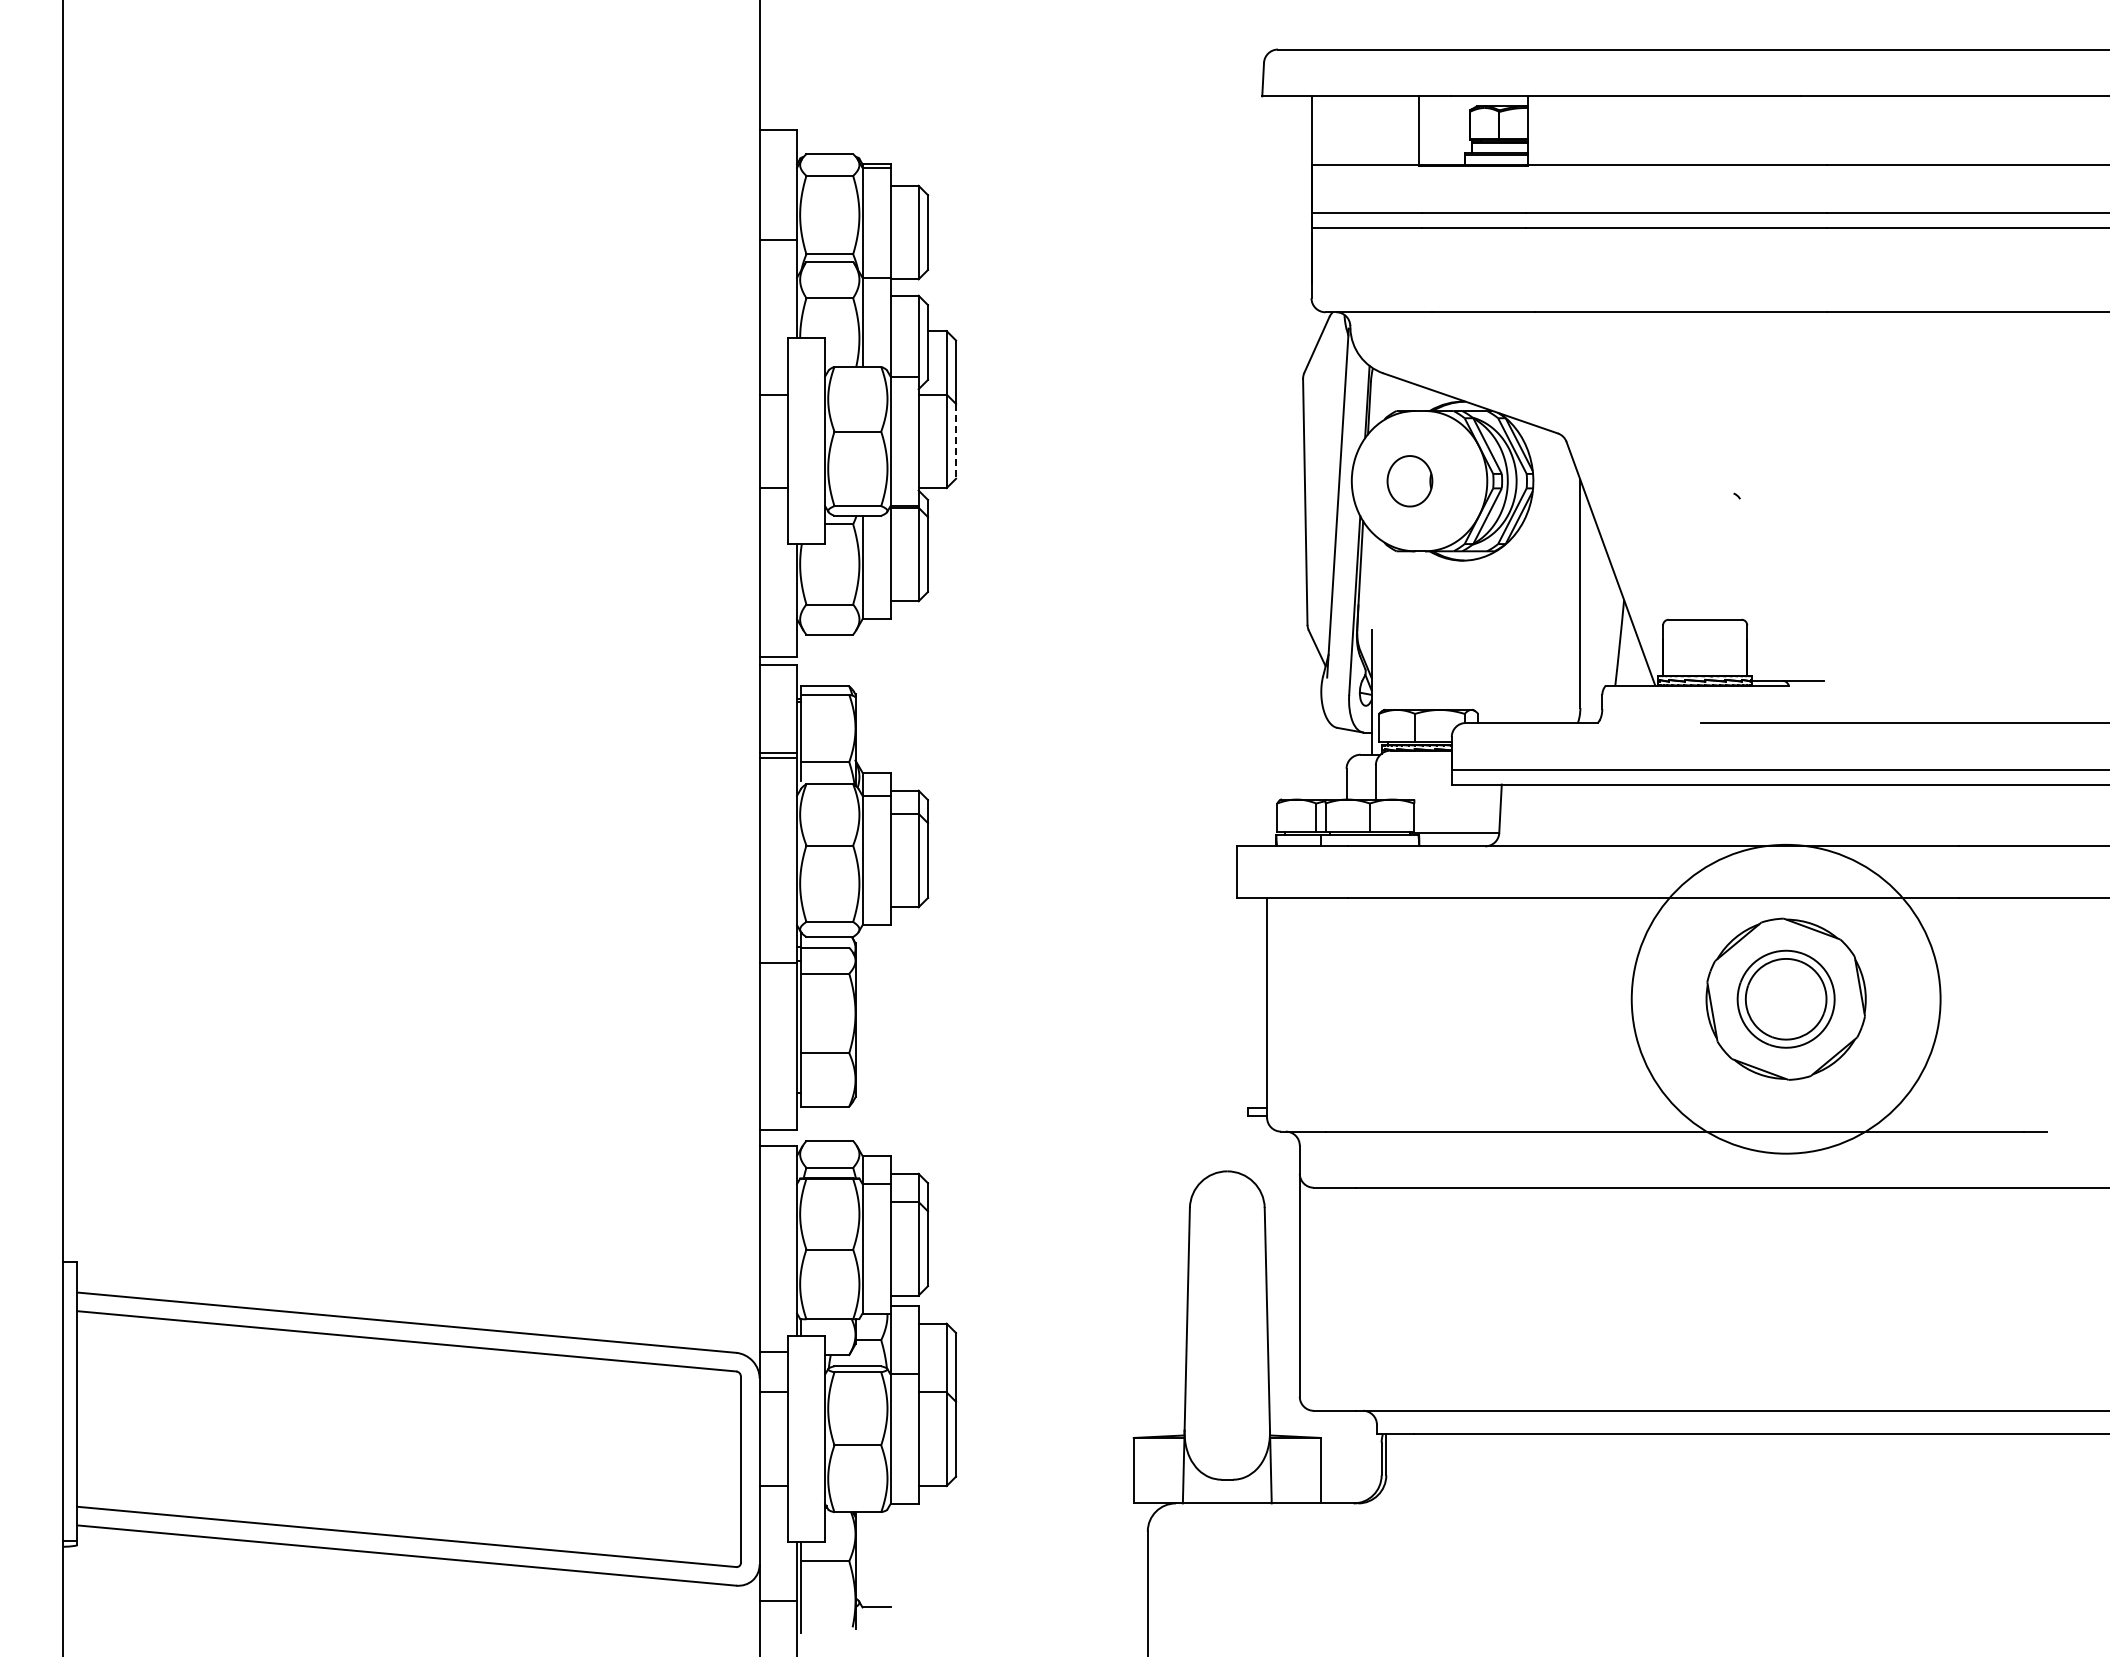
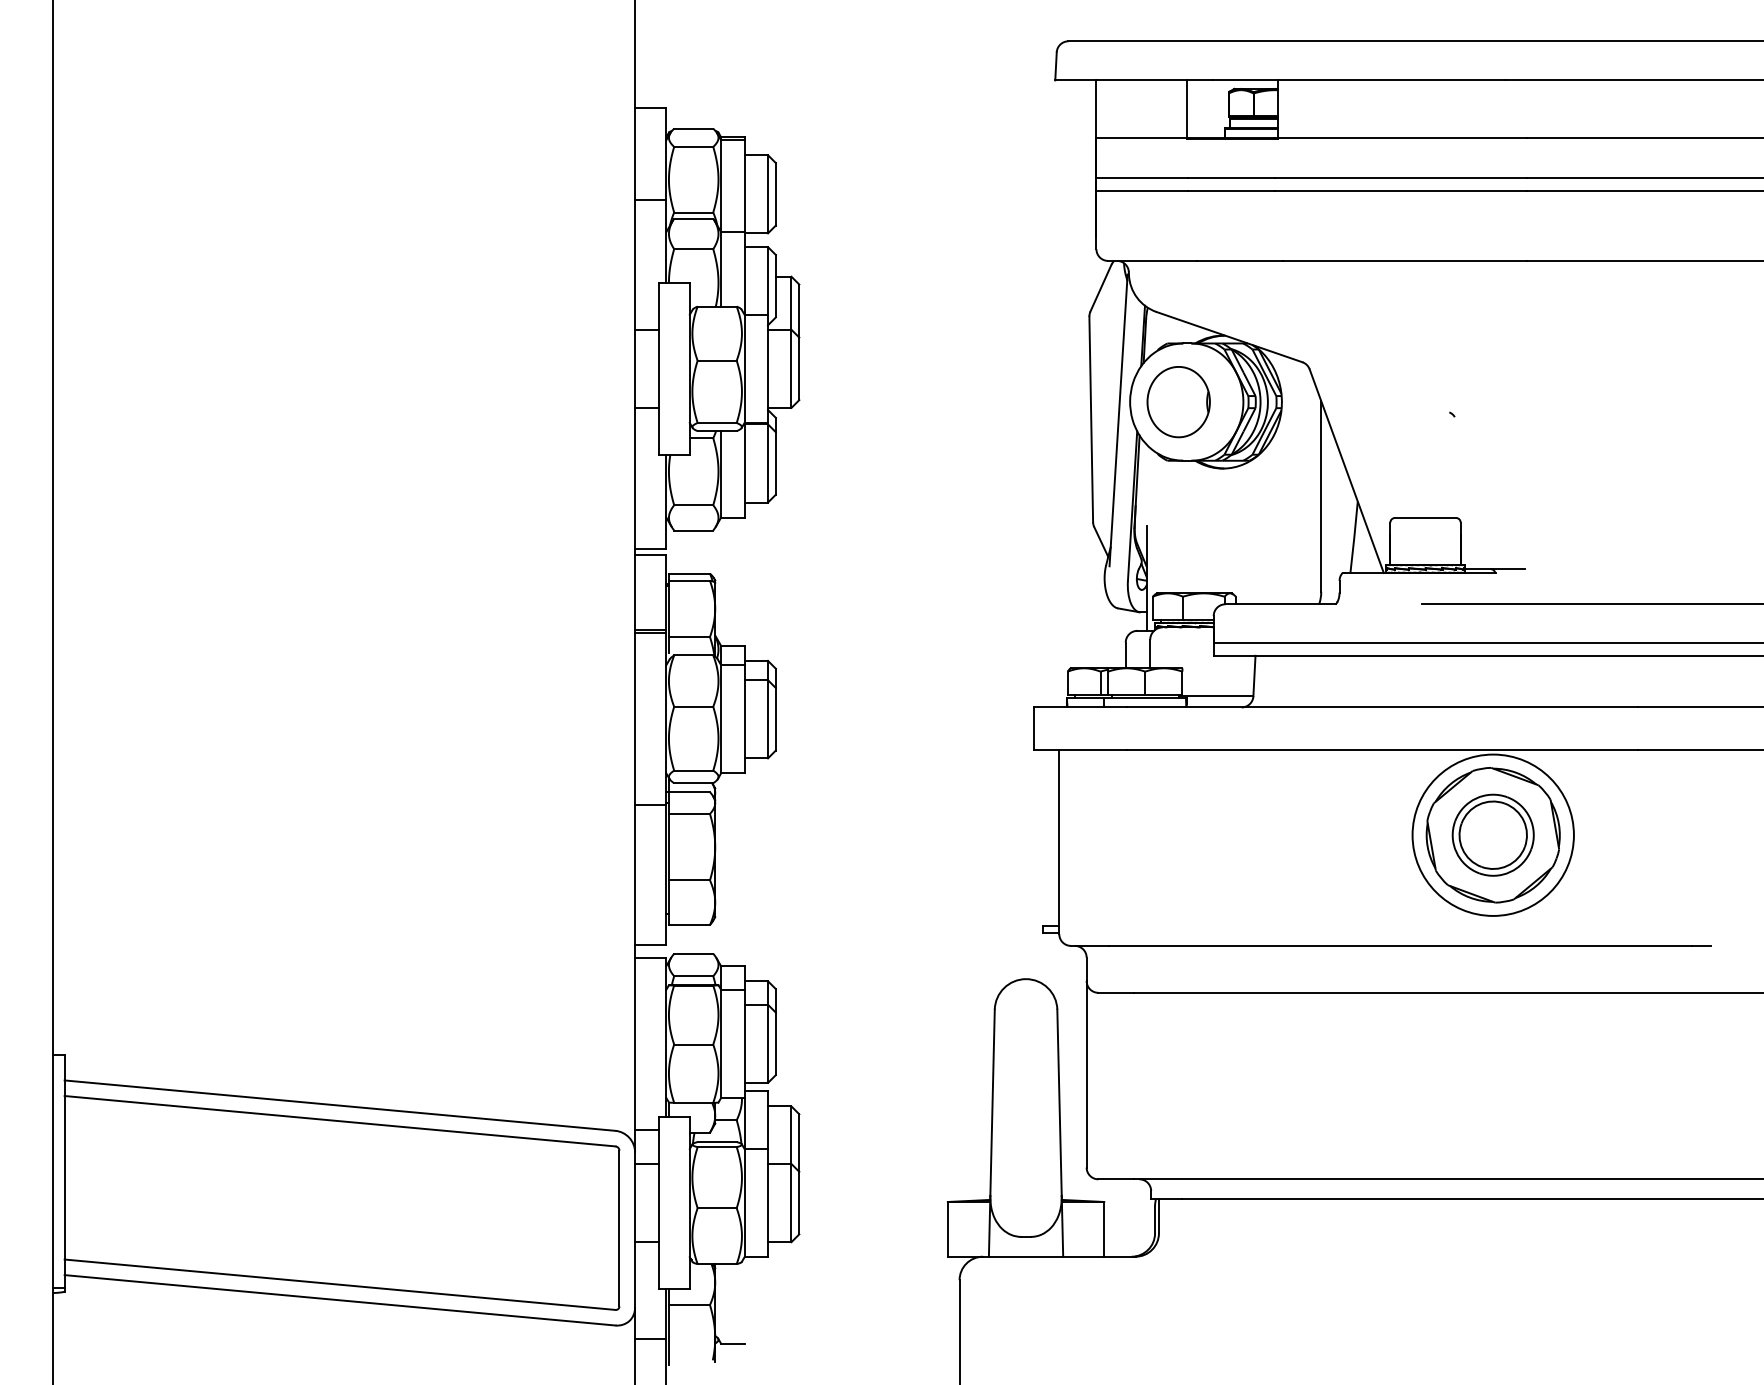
line: (956, 441) -> (799, 368), dashed -> solid
part: (1409, 481) -> (1178, 402), size x1.67
circle: (1785, 998) -> (1492, 834), size x0.62

